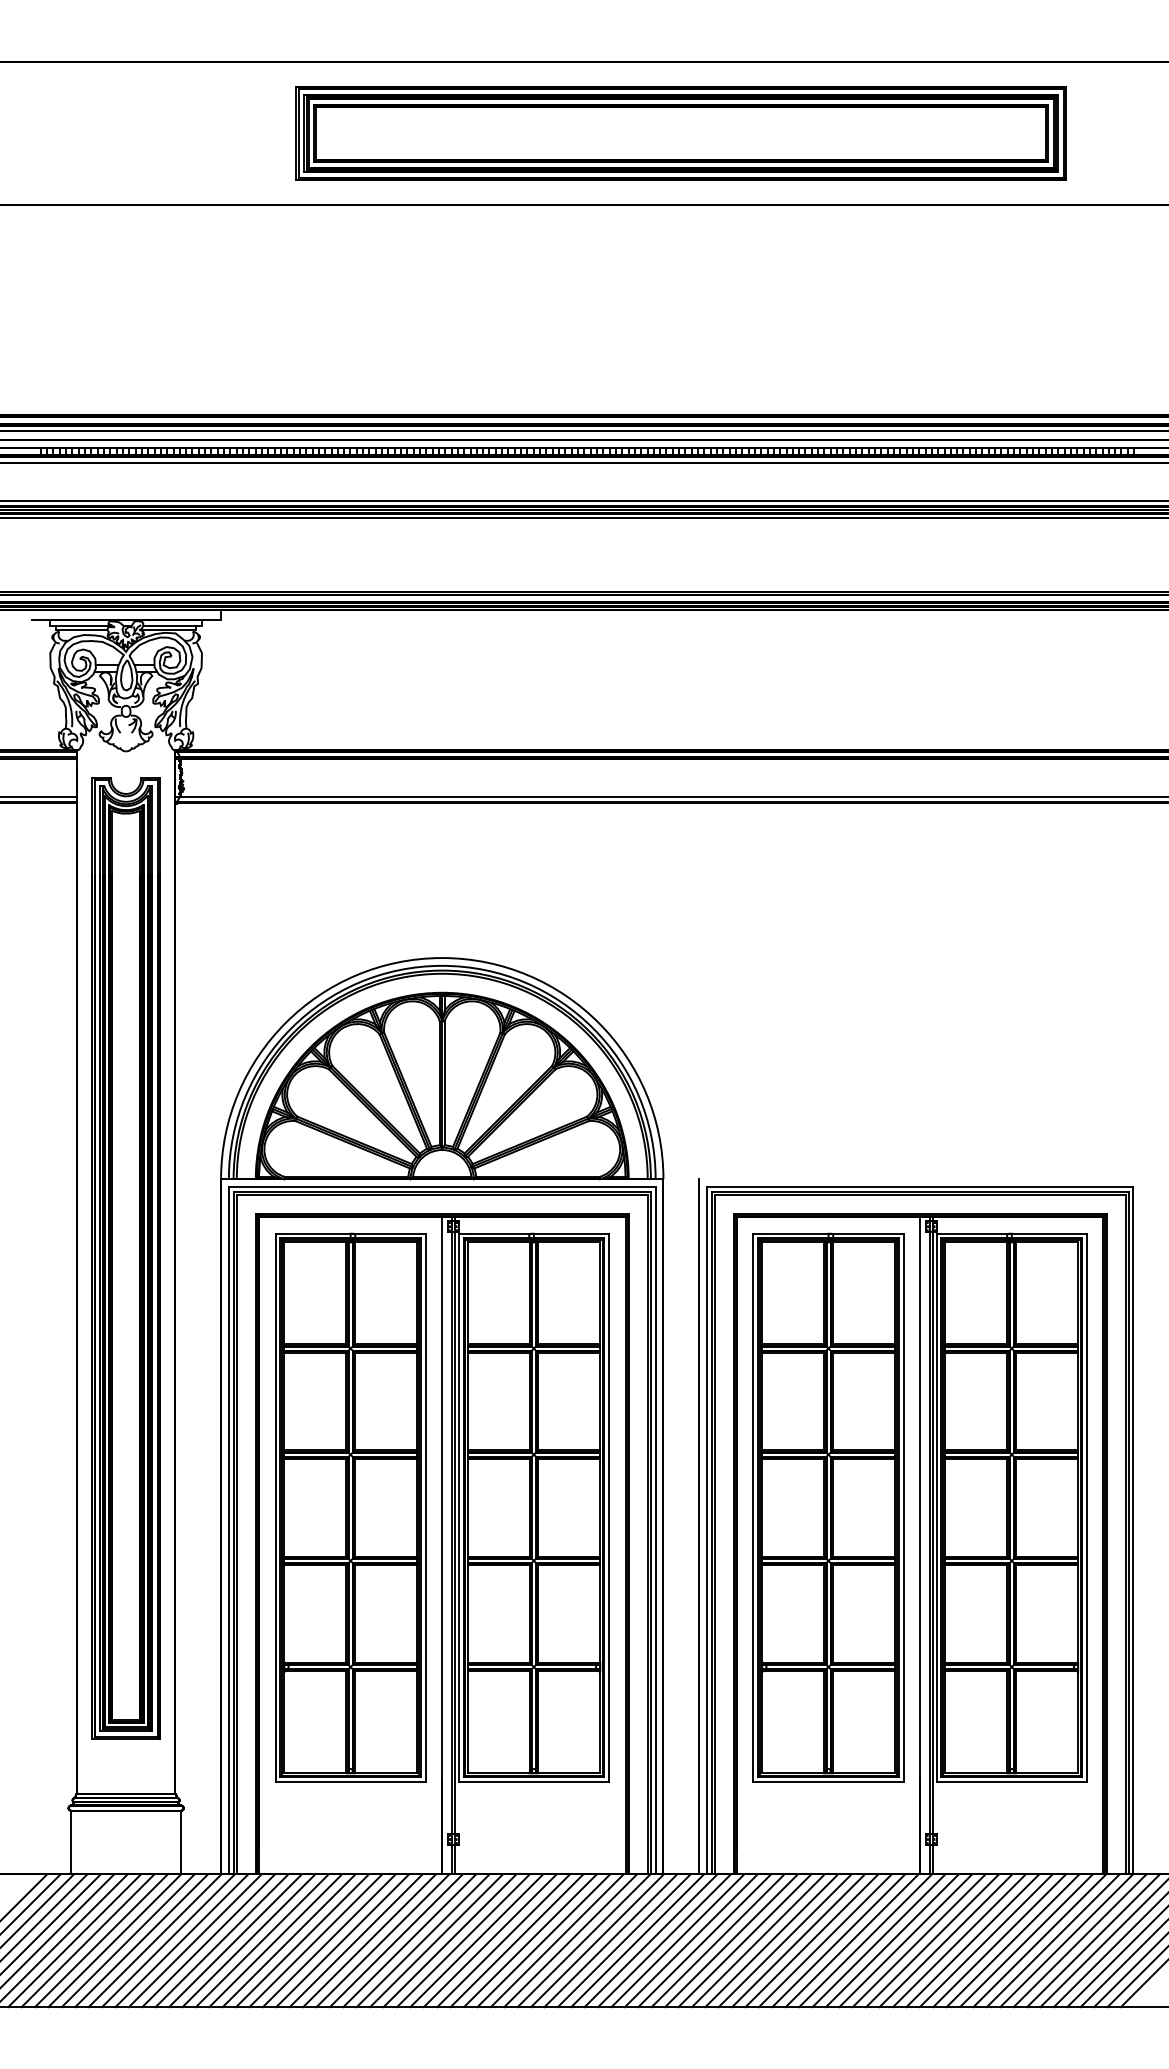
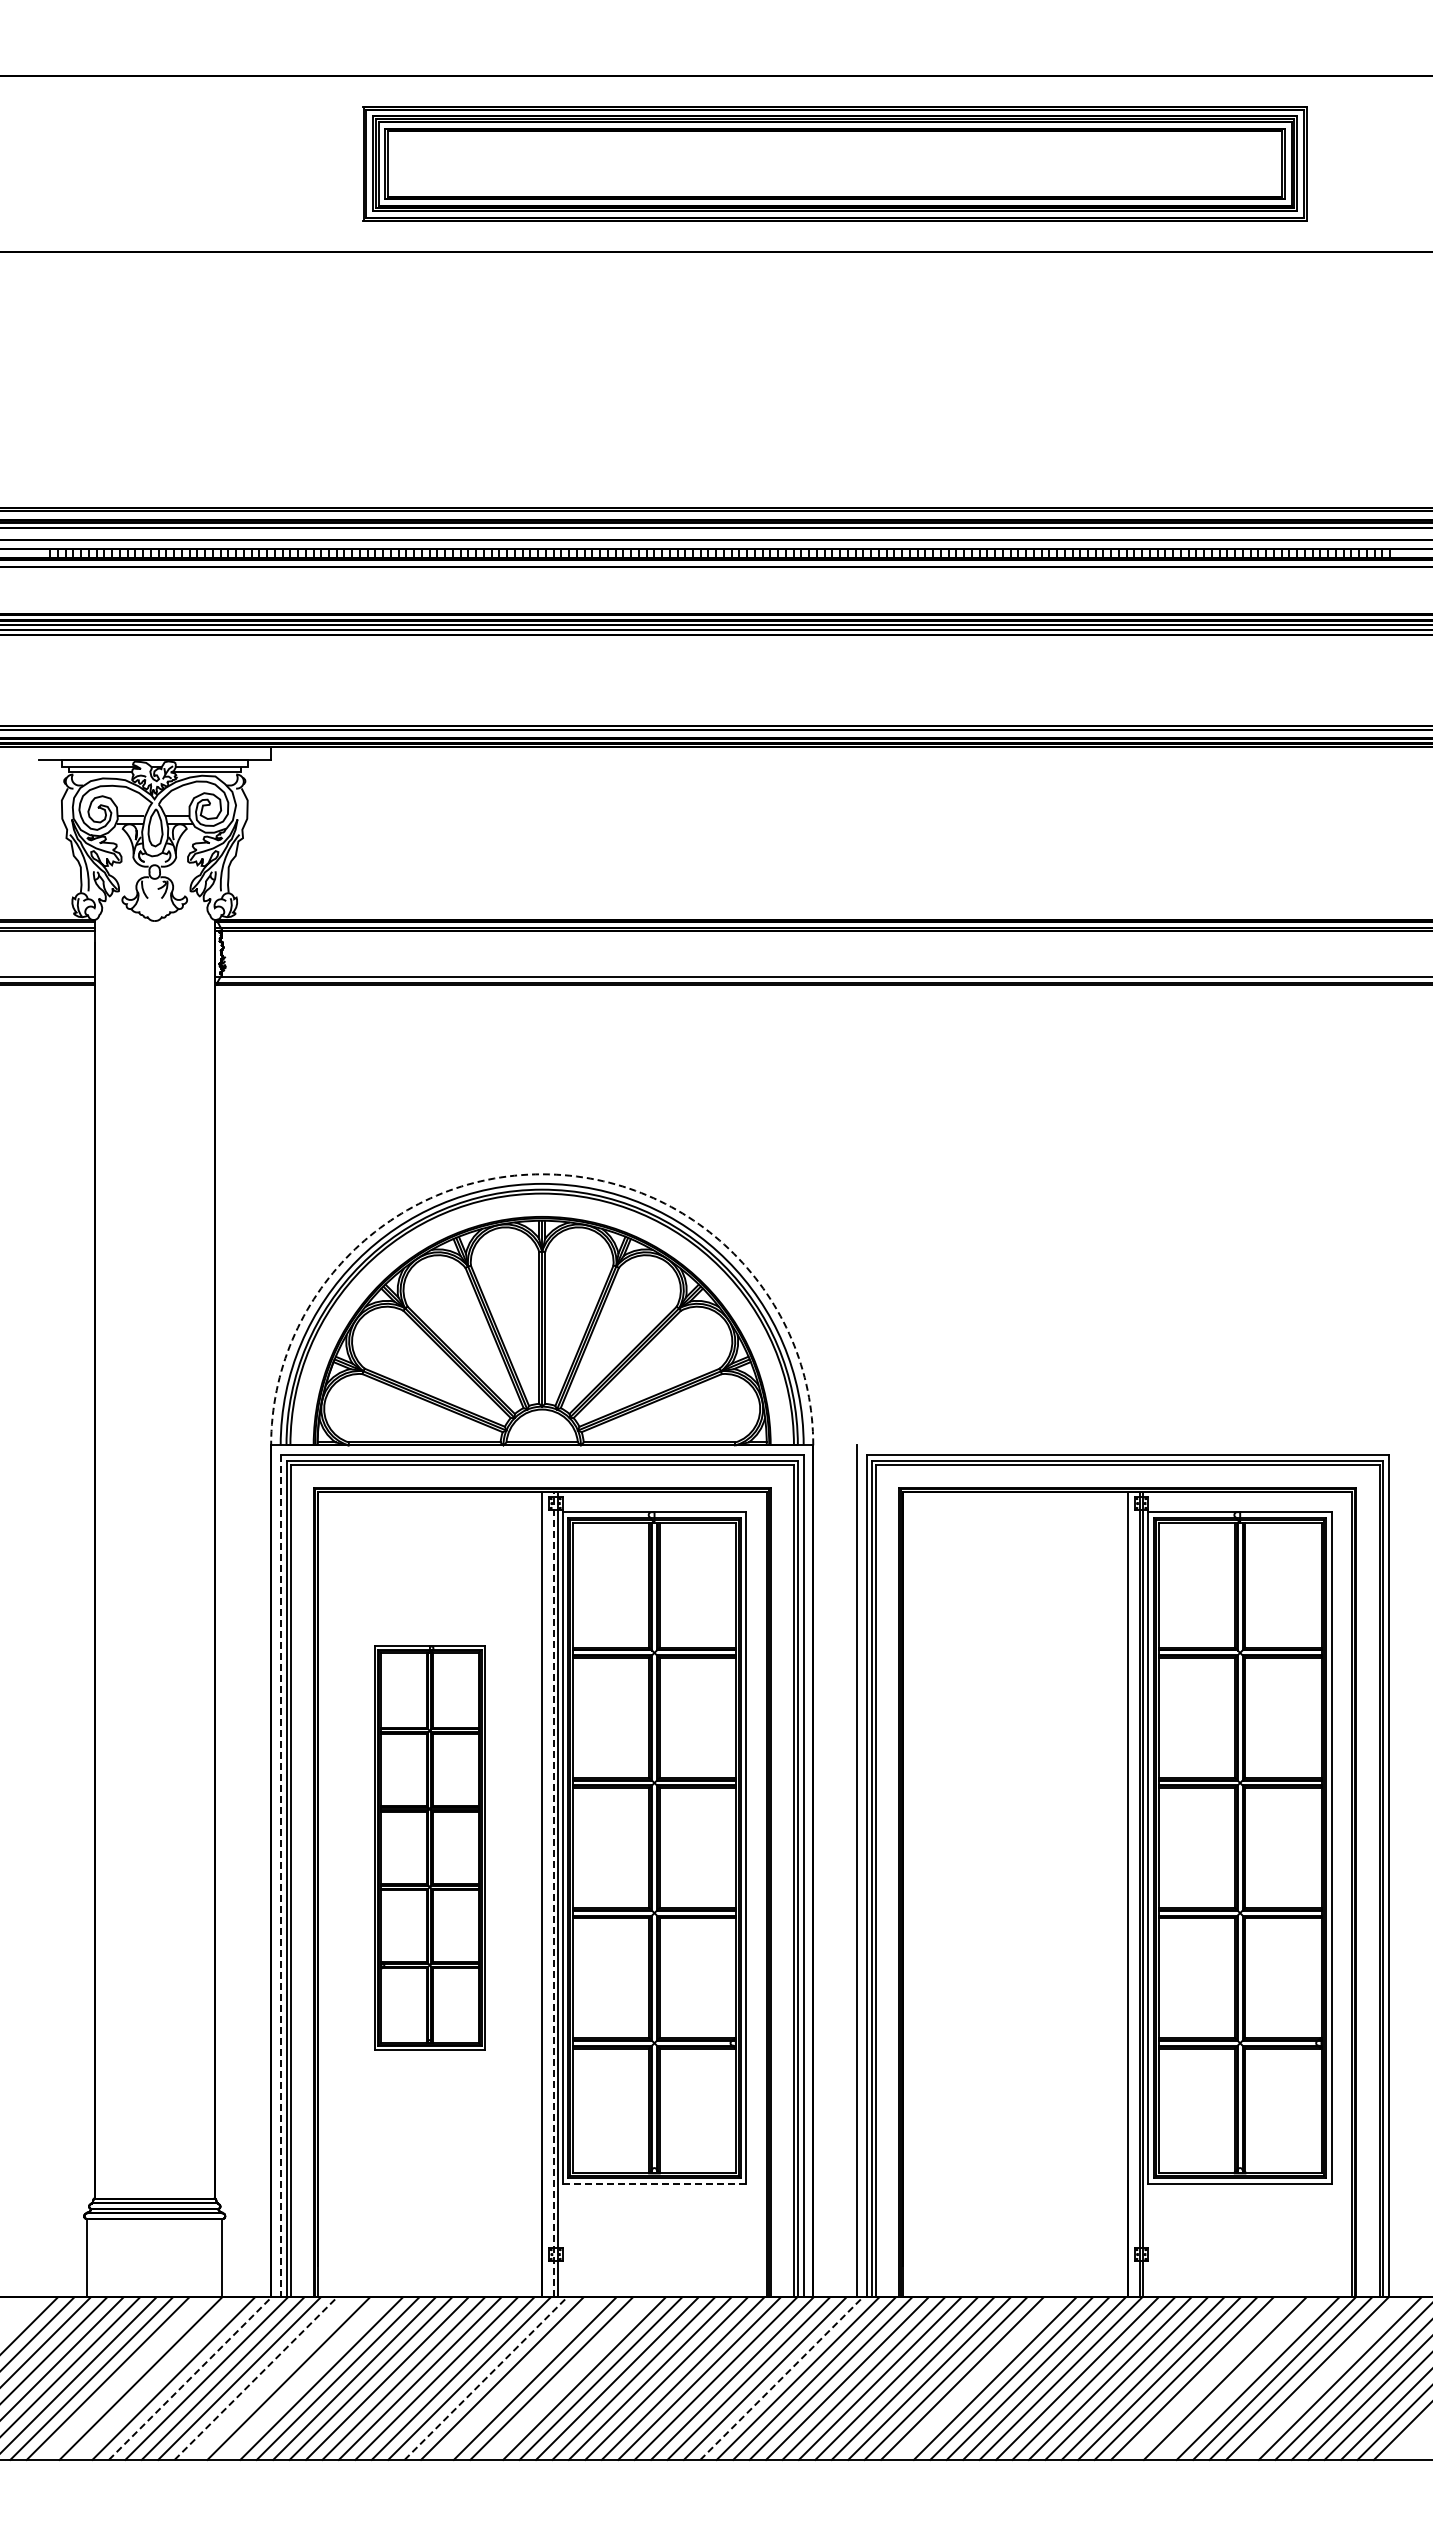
arc: (442, 958) -> (542, 1174), solid -> dashed
part: (125, 1258) -> (154, 1542), removed
part: (350, 1507) -> (429, 1847), size x0.6
part: (828, 1507) -> (1015, 1847), removed
line: (228, 1531) -> (280, 1876), solid -> dashed
line: (451, 1545) -> (553, 1894), solid -> dashed
line: (533, 1782) -> (654, 2184), solid -> dashed
line: (101, 1940) -> (124, 2378), removed
line: (128, 1940) -> (157, 2378), removed
line: (155, 1940) -> (190, 2378), solid -> dashed
line: (209, 1940) -> (256, 2378), solid -> dashed
line: (222, 1940) -> (272, 2378), removed
line: (248, 1940) -> (304, 2378), removed
line: (396, 1940) -> (486, 2378), solid -> dashed
line: (422, 1940) -> (518, 2378), removed
line: (462, 1940) -> (567, 2378), removed
line: (637, 1940) -> (781, 2378), solid -> dashed
line: (798, 1940) -> (978, 2378), removed
line: (985, 1940) -> (1208, 2378), removed
line: (1012, 1940) -> (1241, 2378), removed
line: (1079, 1940) -> (1323, 2378), removed

